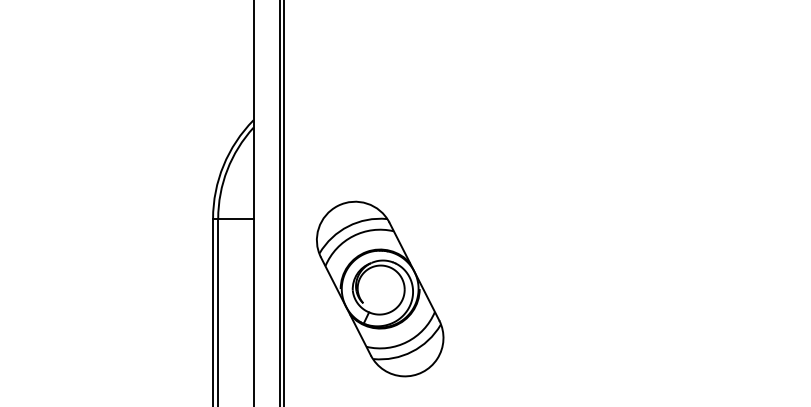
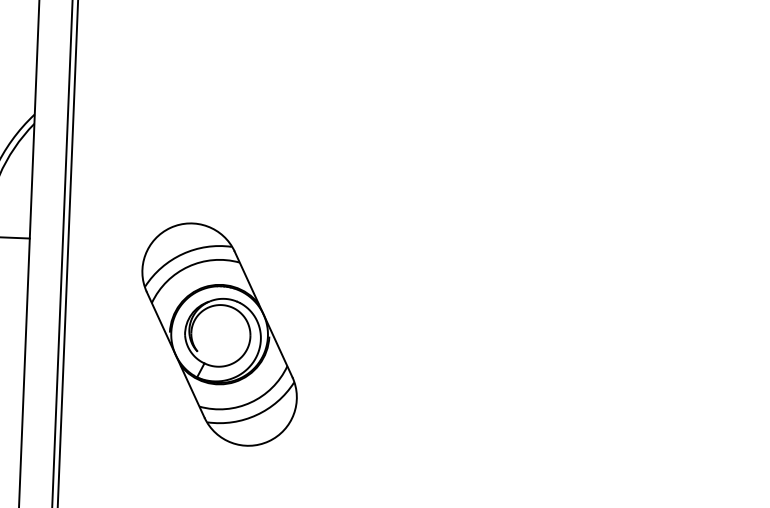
part: (380, 288) -> (220, 333), moved

